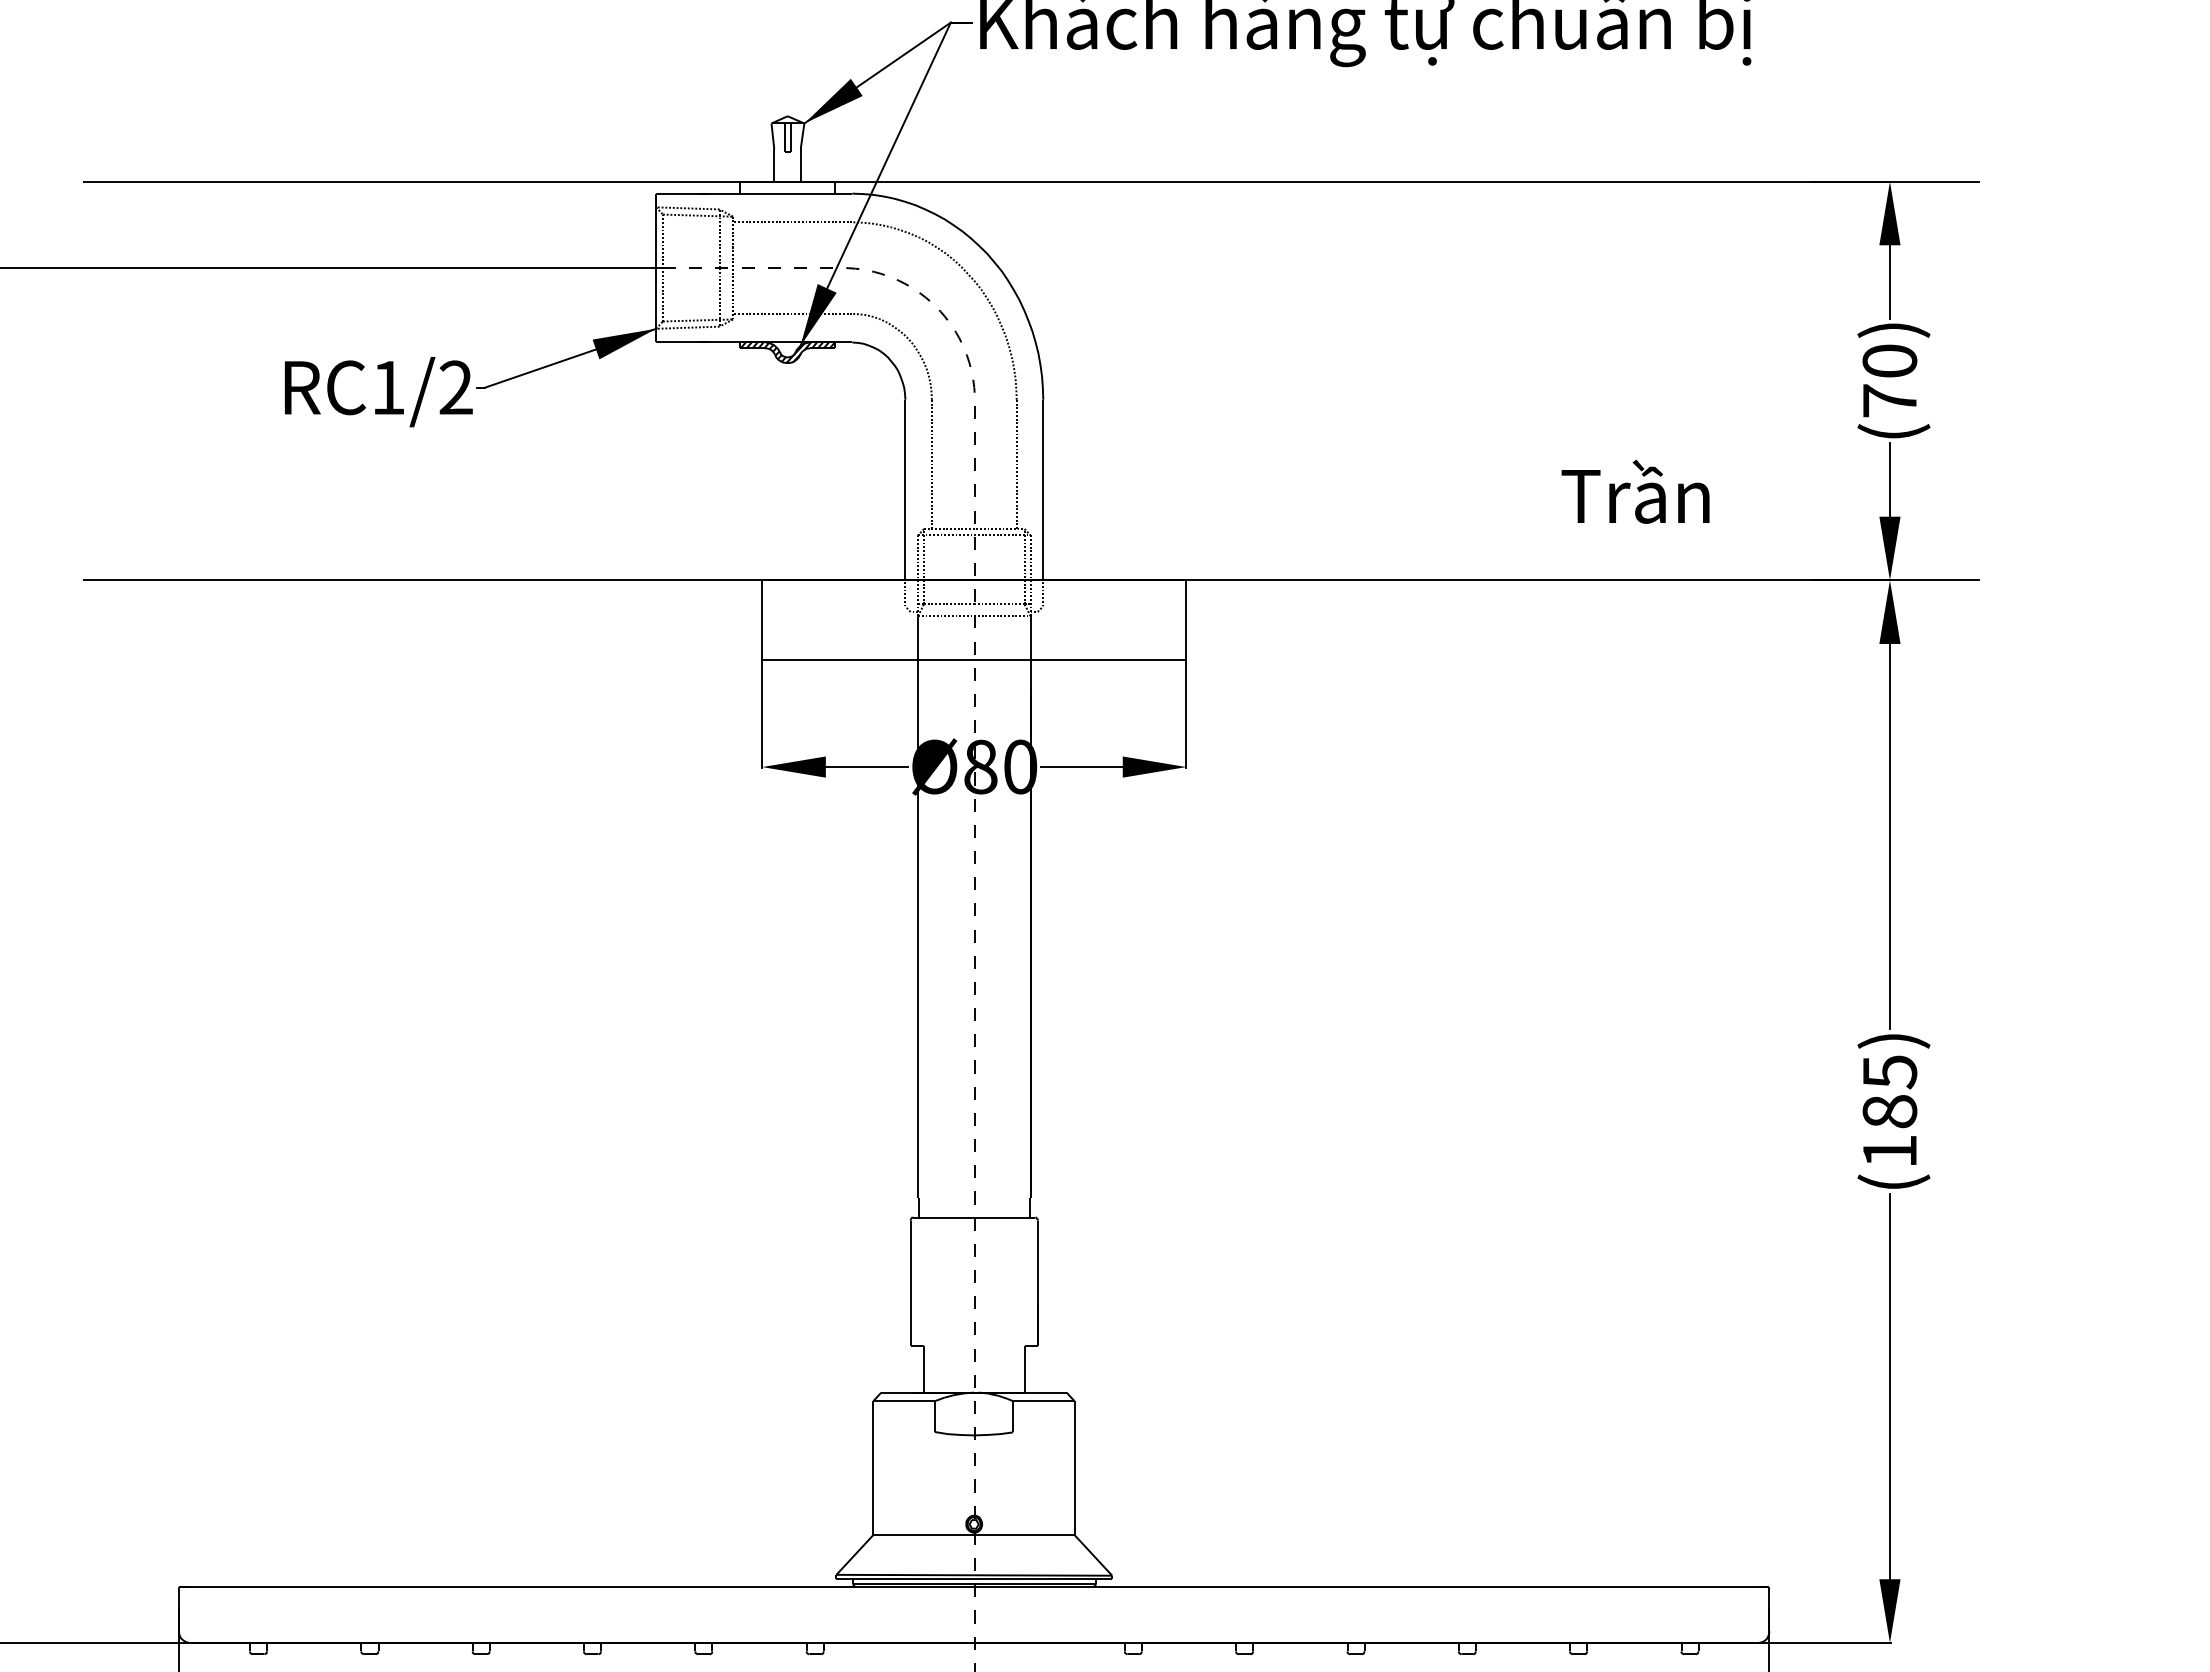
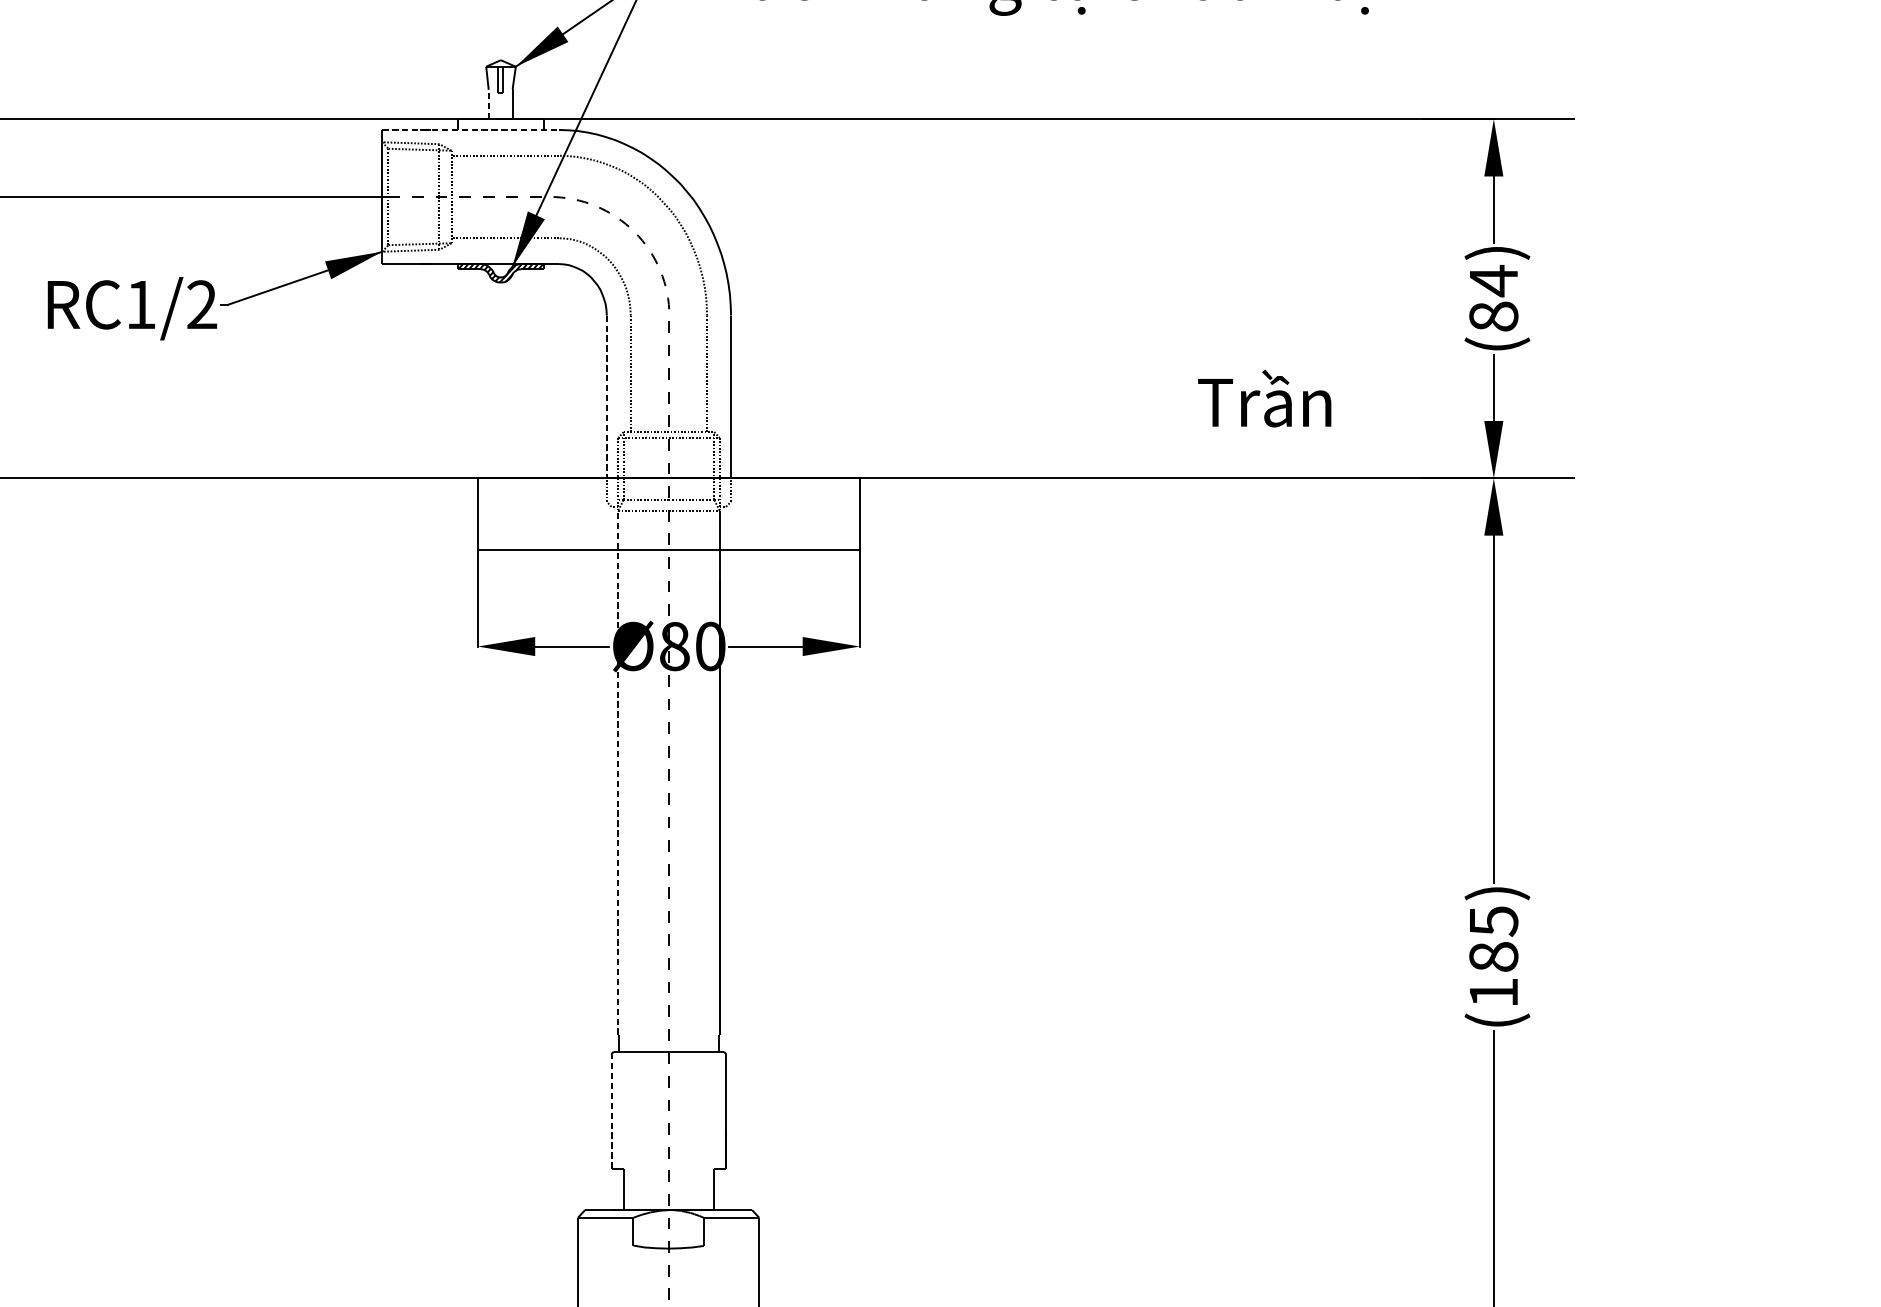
line: (774, 164) -> (488, 103), solid -> dashed
line: (754, 193) -> (470, 129), solid -> dashed
text: (1889, 380) -> (1493, 298), (70) -> (84)
line: (905, 490) -> (606, 397), solid -> dashed
line: (918, 907) -> (618, 773), solid -> dashed
line: (910, 1283) -> (611, 1111), solid -> dashed

